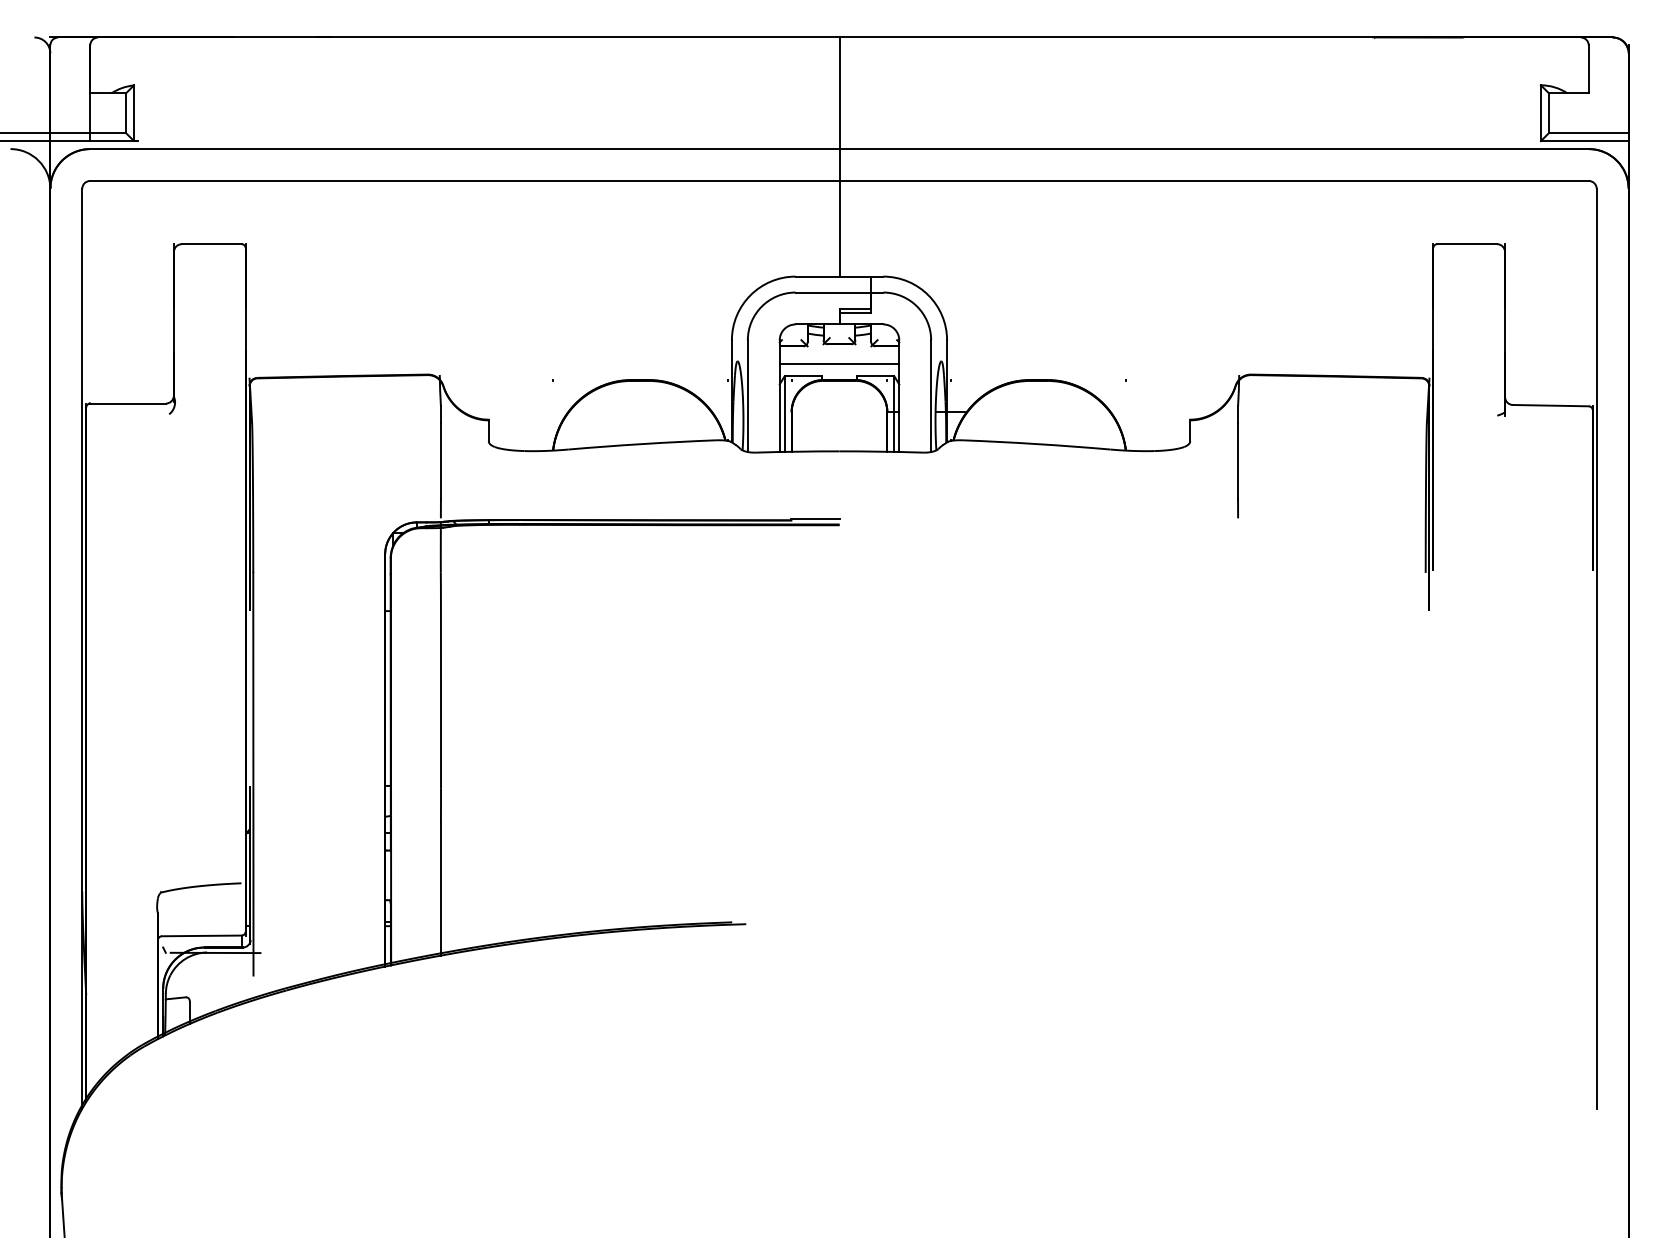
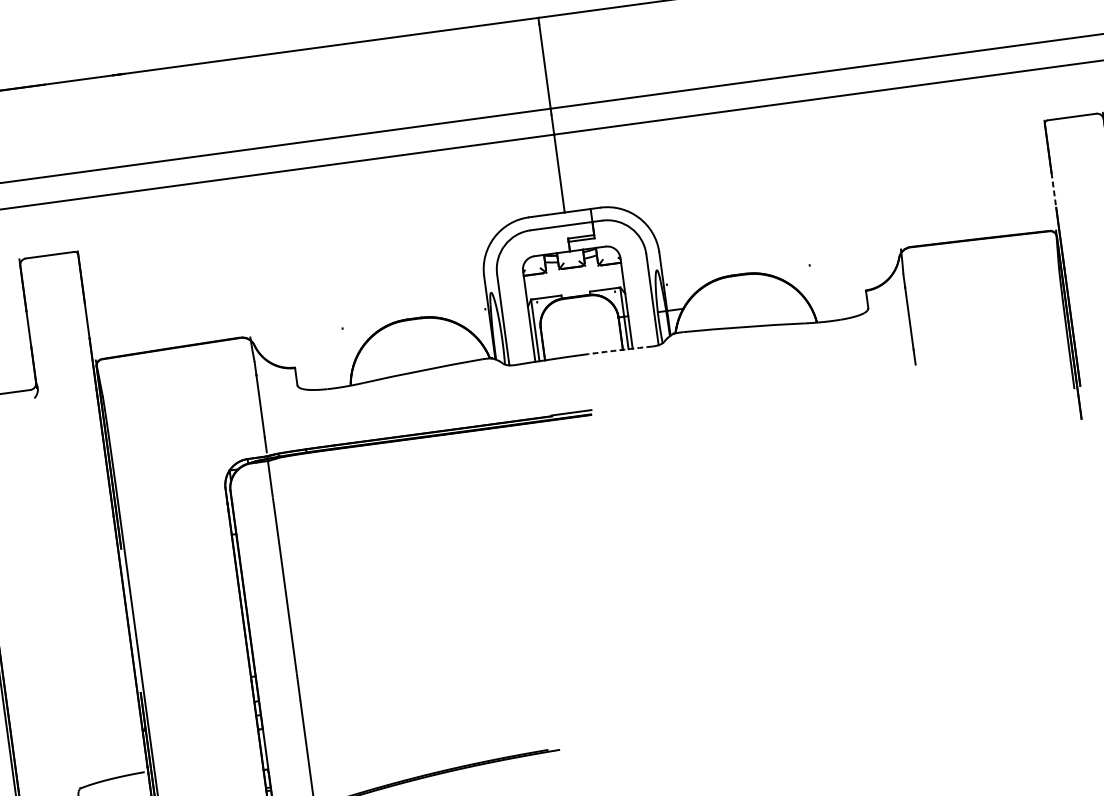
line: (1433, 329) -> (1054, 190), solid -> dashed
line: (839, 364) -> (574, 284), removed
arc: (881, 451) -> (618, 350), solid -> dashed

